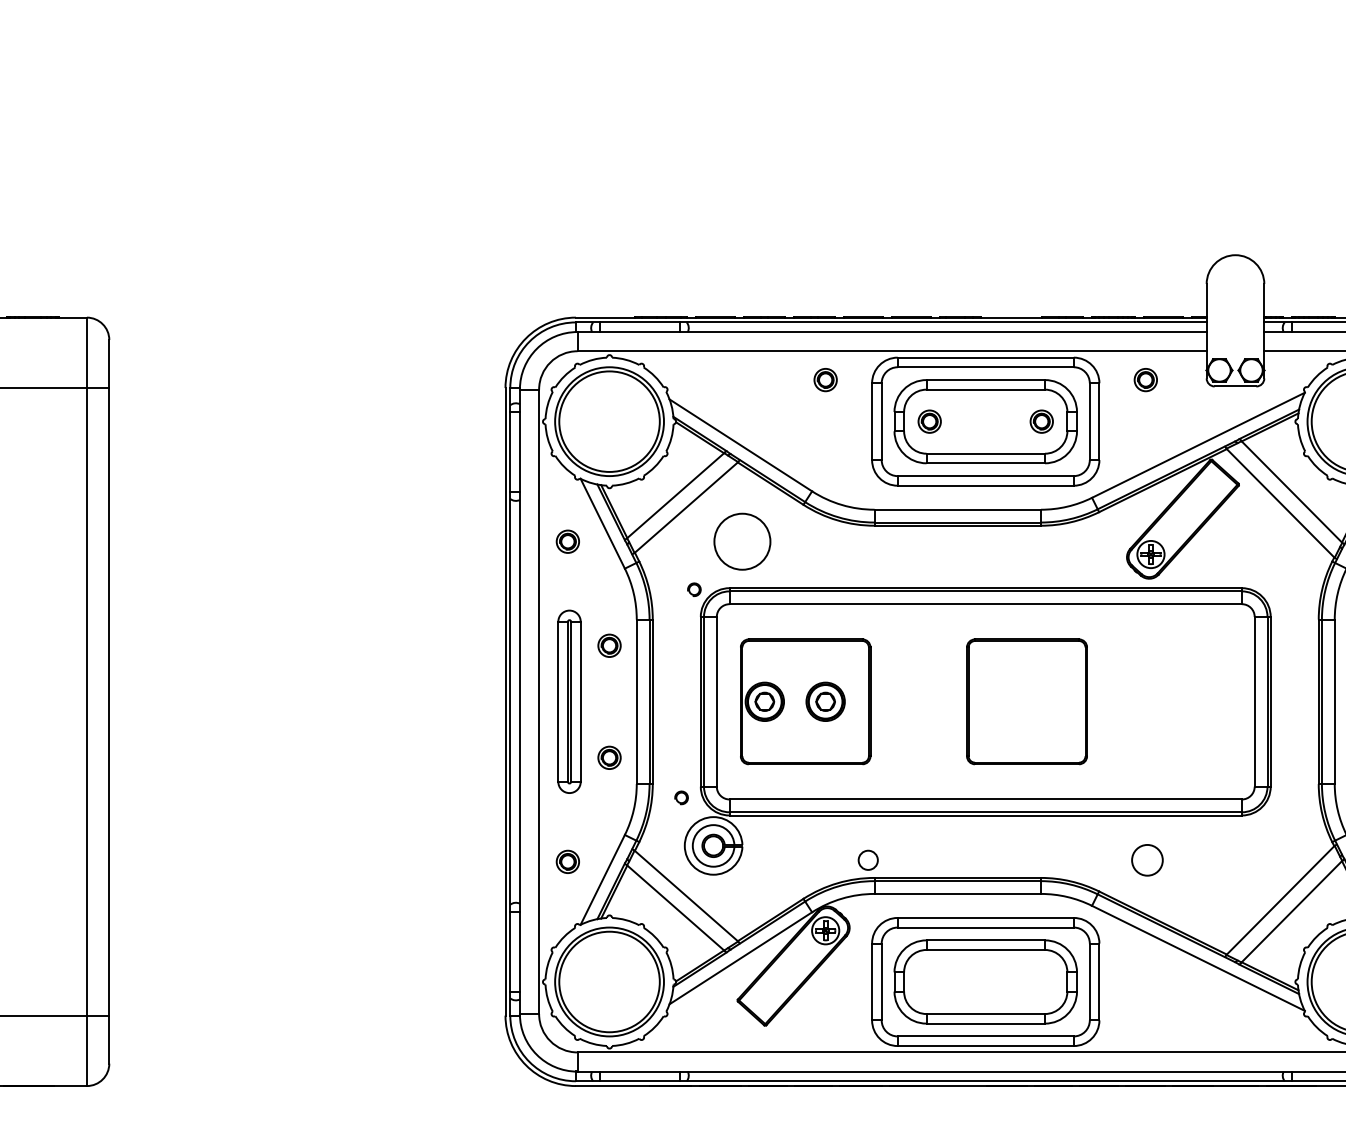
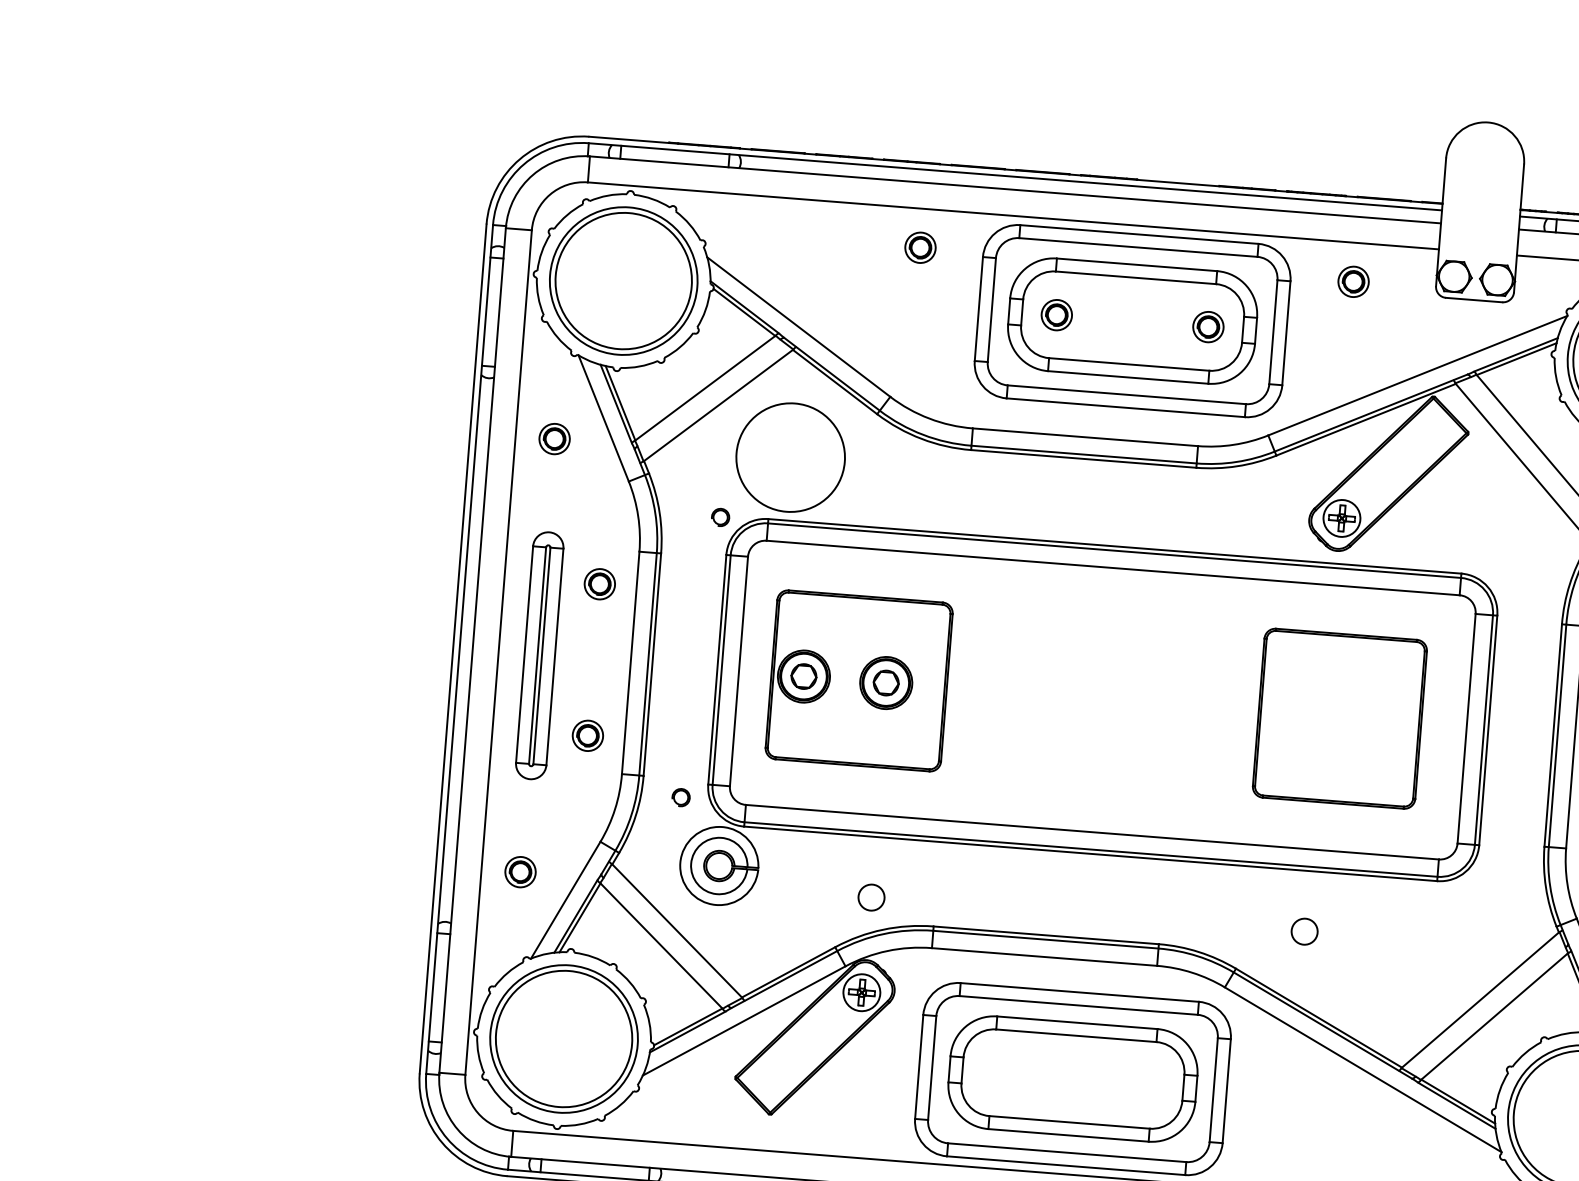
circle: (742, 541) -> (790, 457), size x1.43
part: (1026, 701) -> (1339, 718), moved
circle: (867, 859) -> (870, 896), moved
circle: (1147, 859) -> (1304, 930), size x0.62

